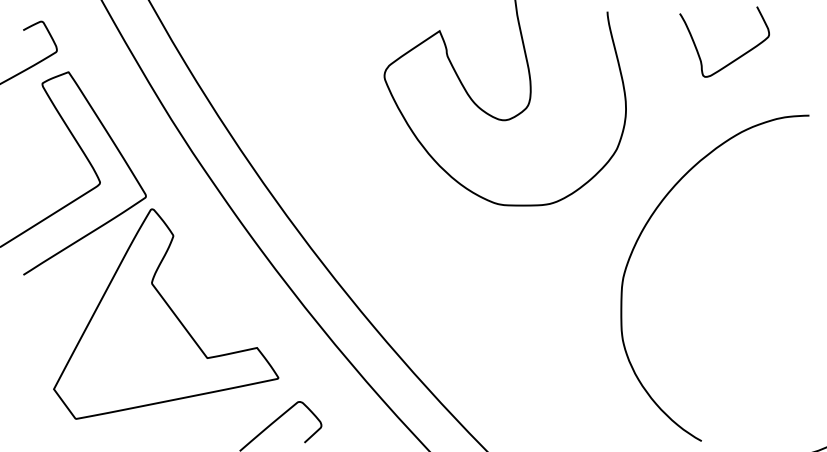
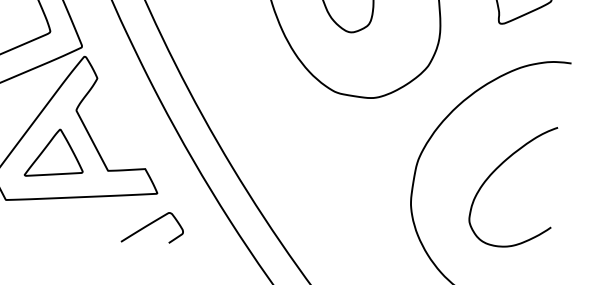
curve: (733, 271) -> (498, 167), added
part: (134, 347) -> (56, 154), added

